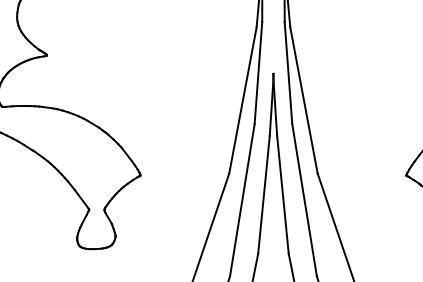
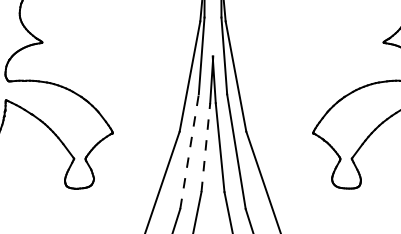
line: (263, 194) -> (205, 147), solid -> dashed
line: (242, 199) -> (189, 151), solid -> dashed

